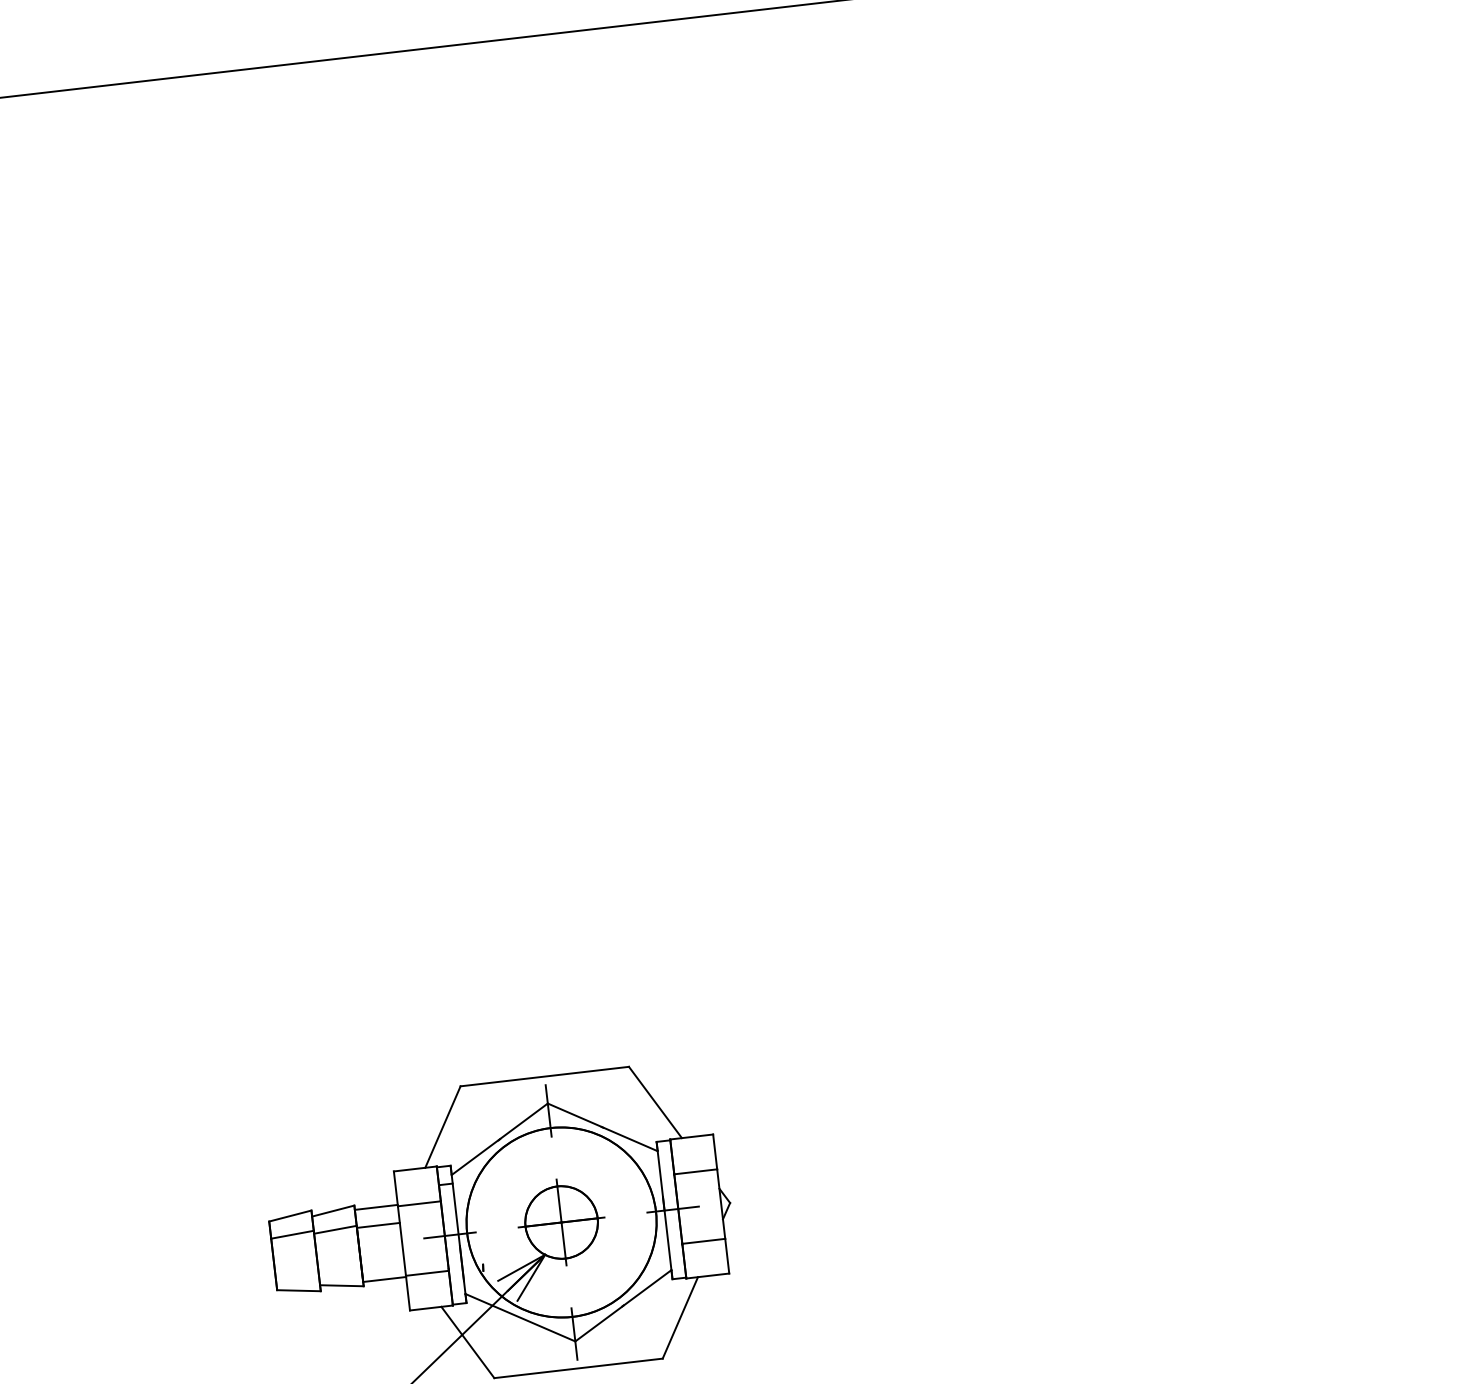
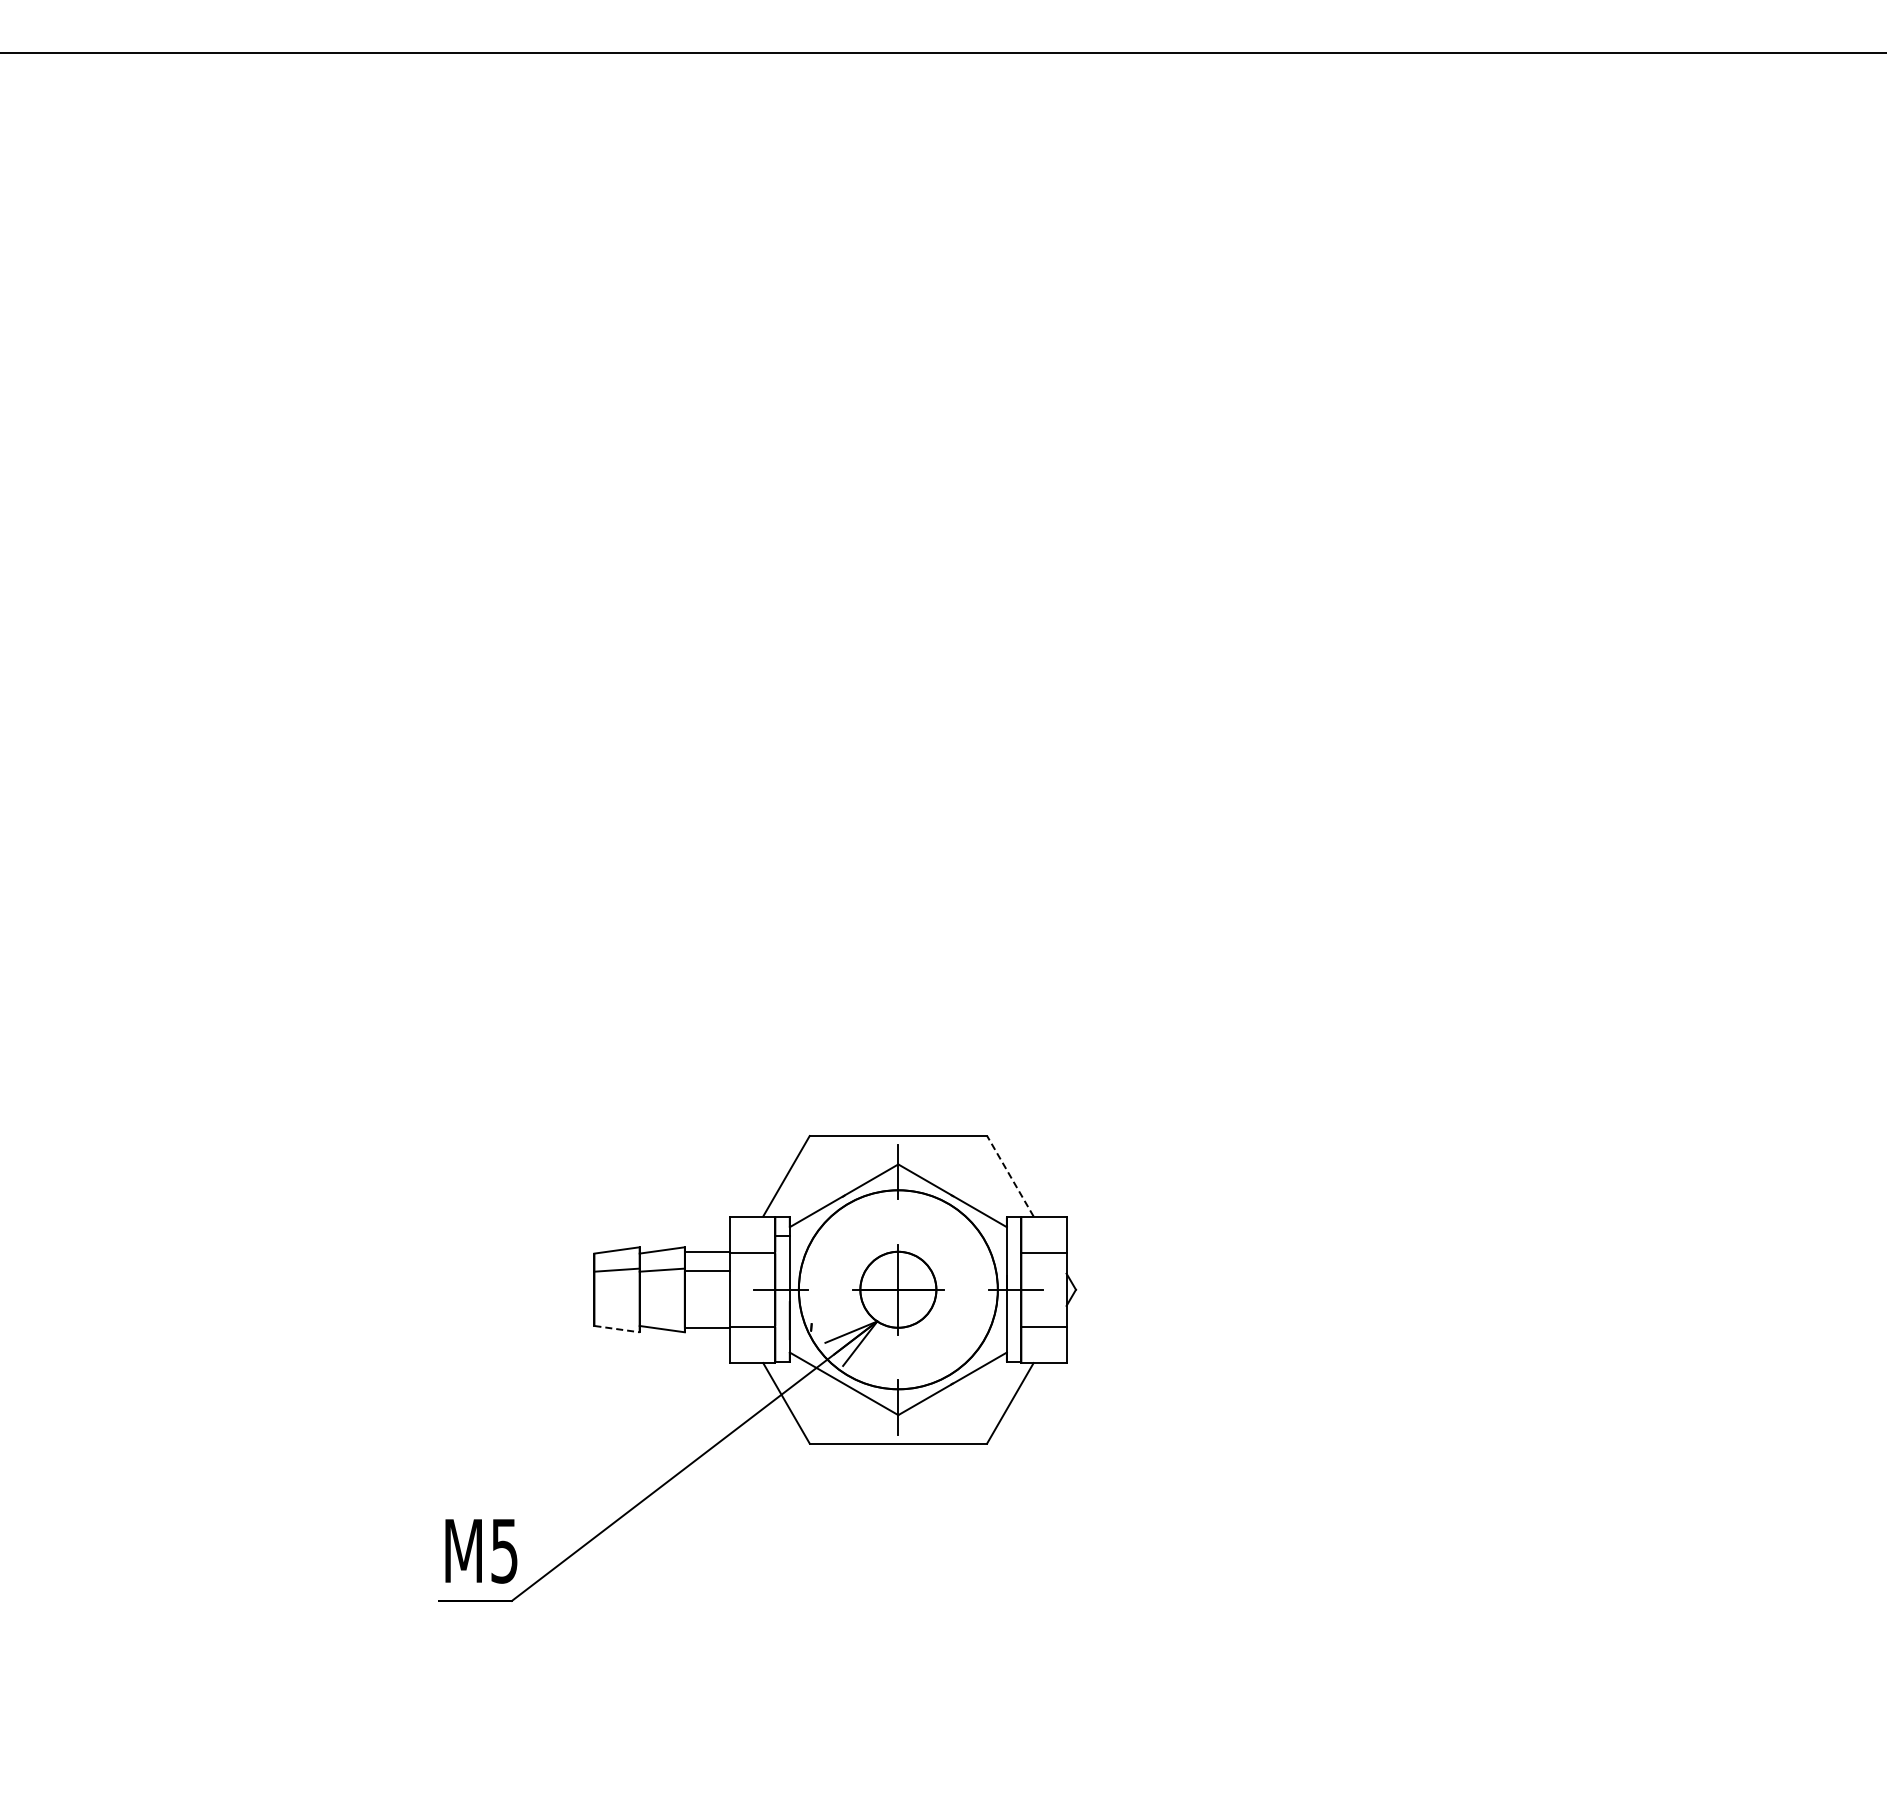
line: (655, 1101) -> (1010, 1175), solid -> dashed
line: (299, 1291) -> (617, 1329), solid -> dashed

